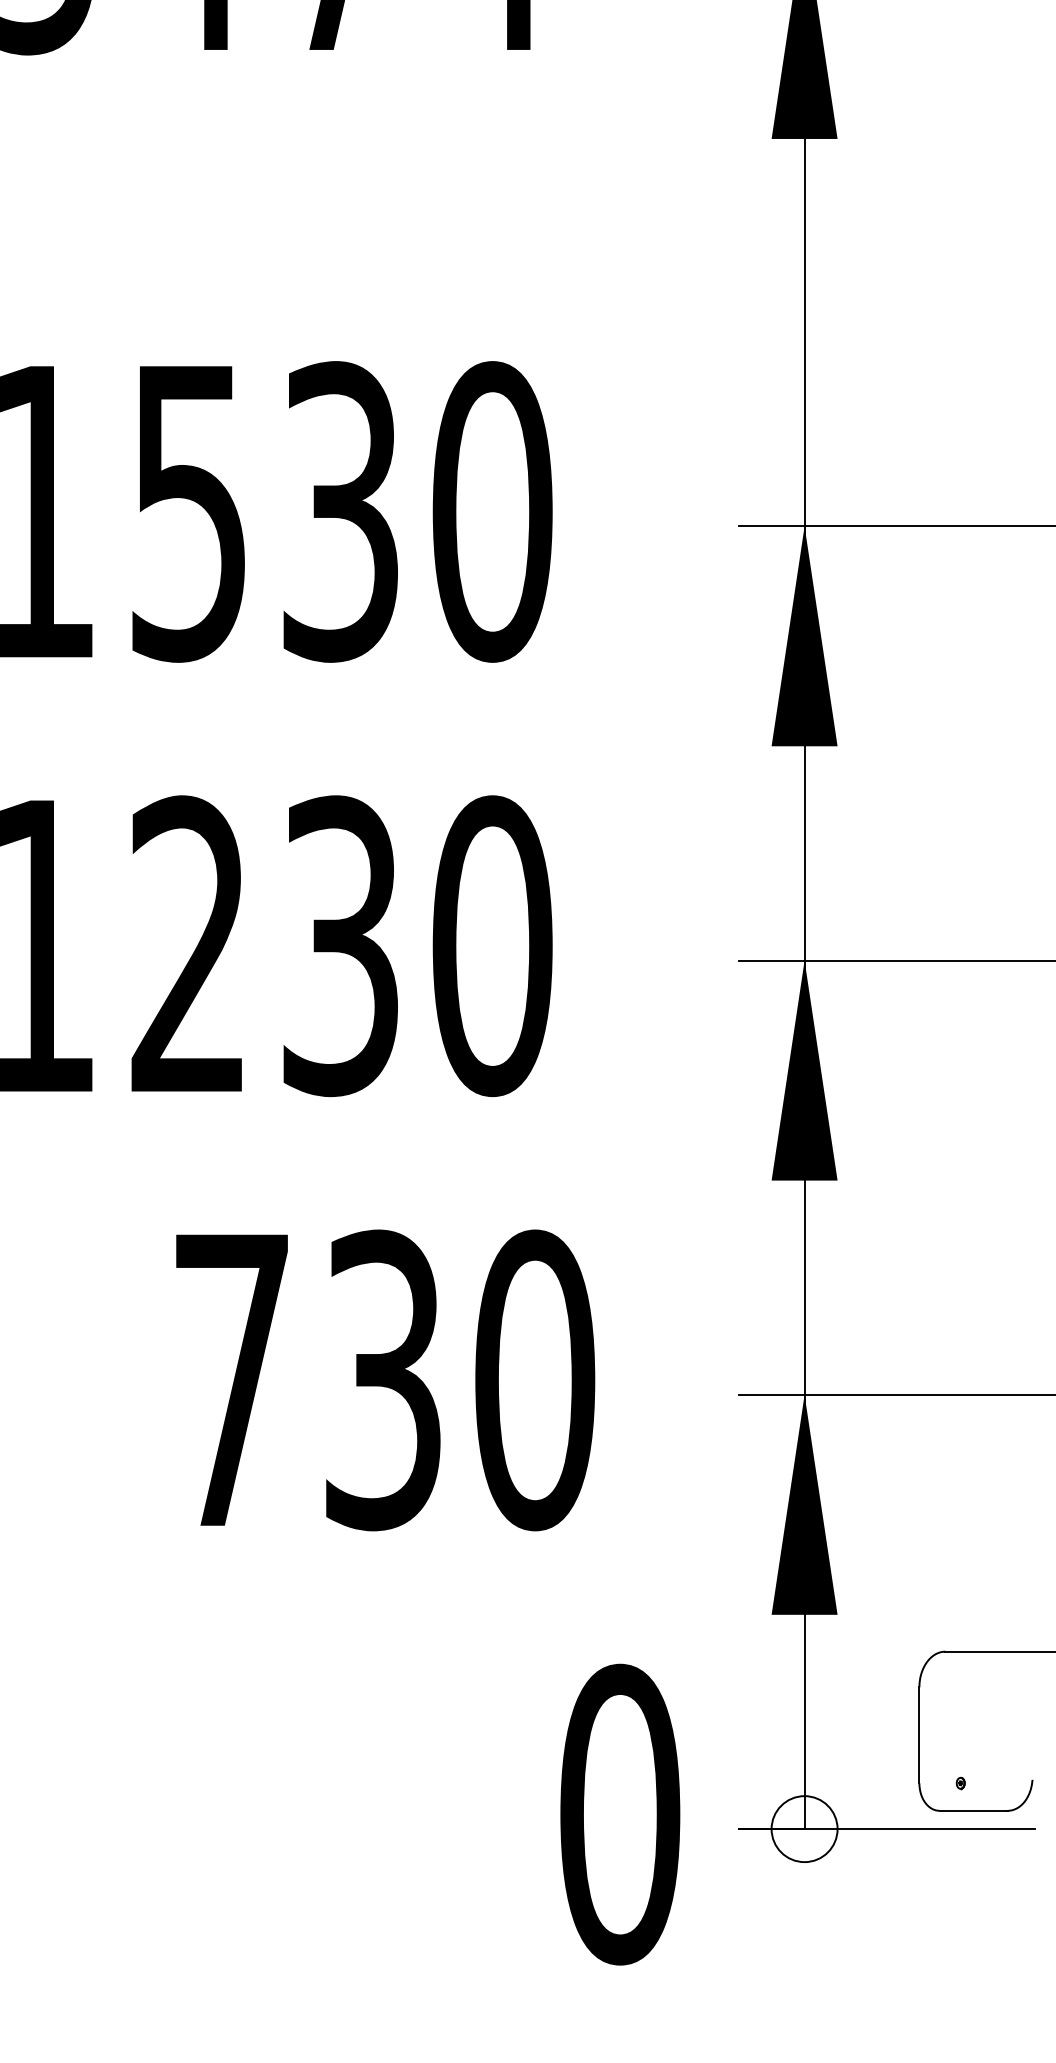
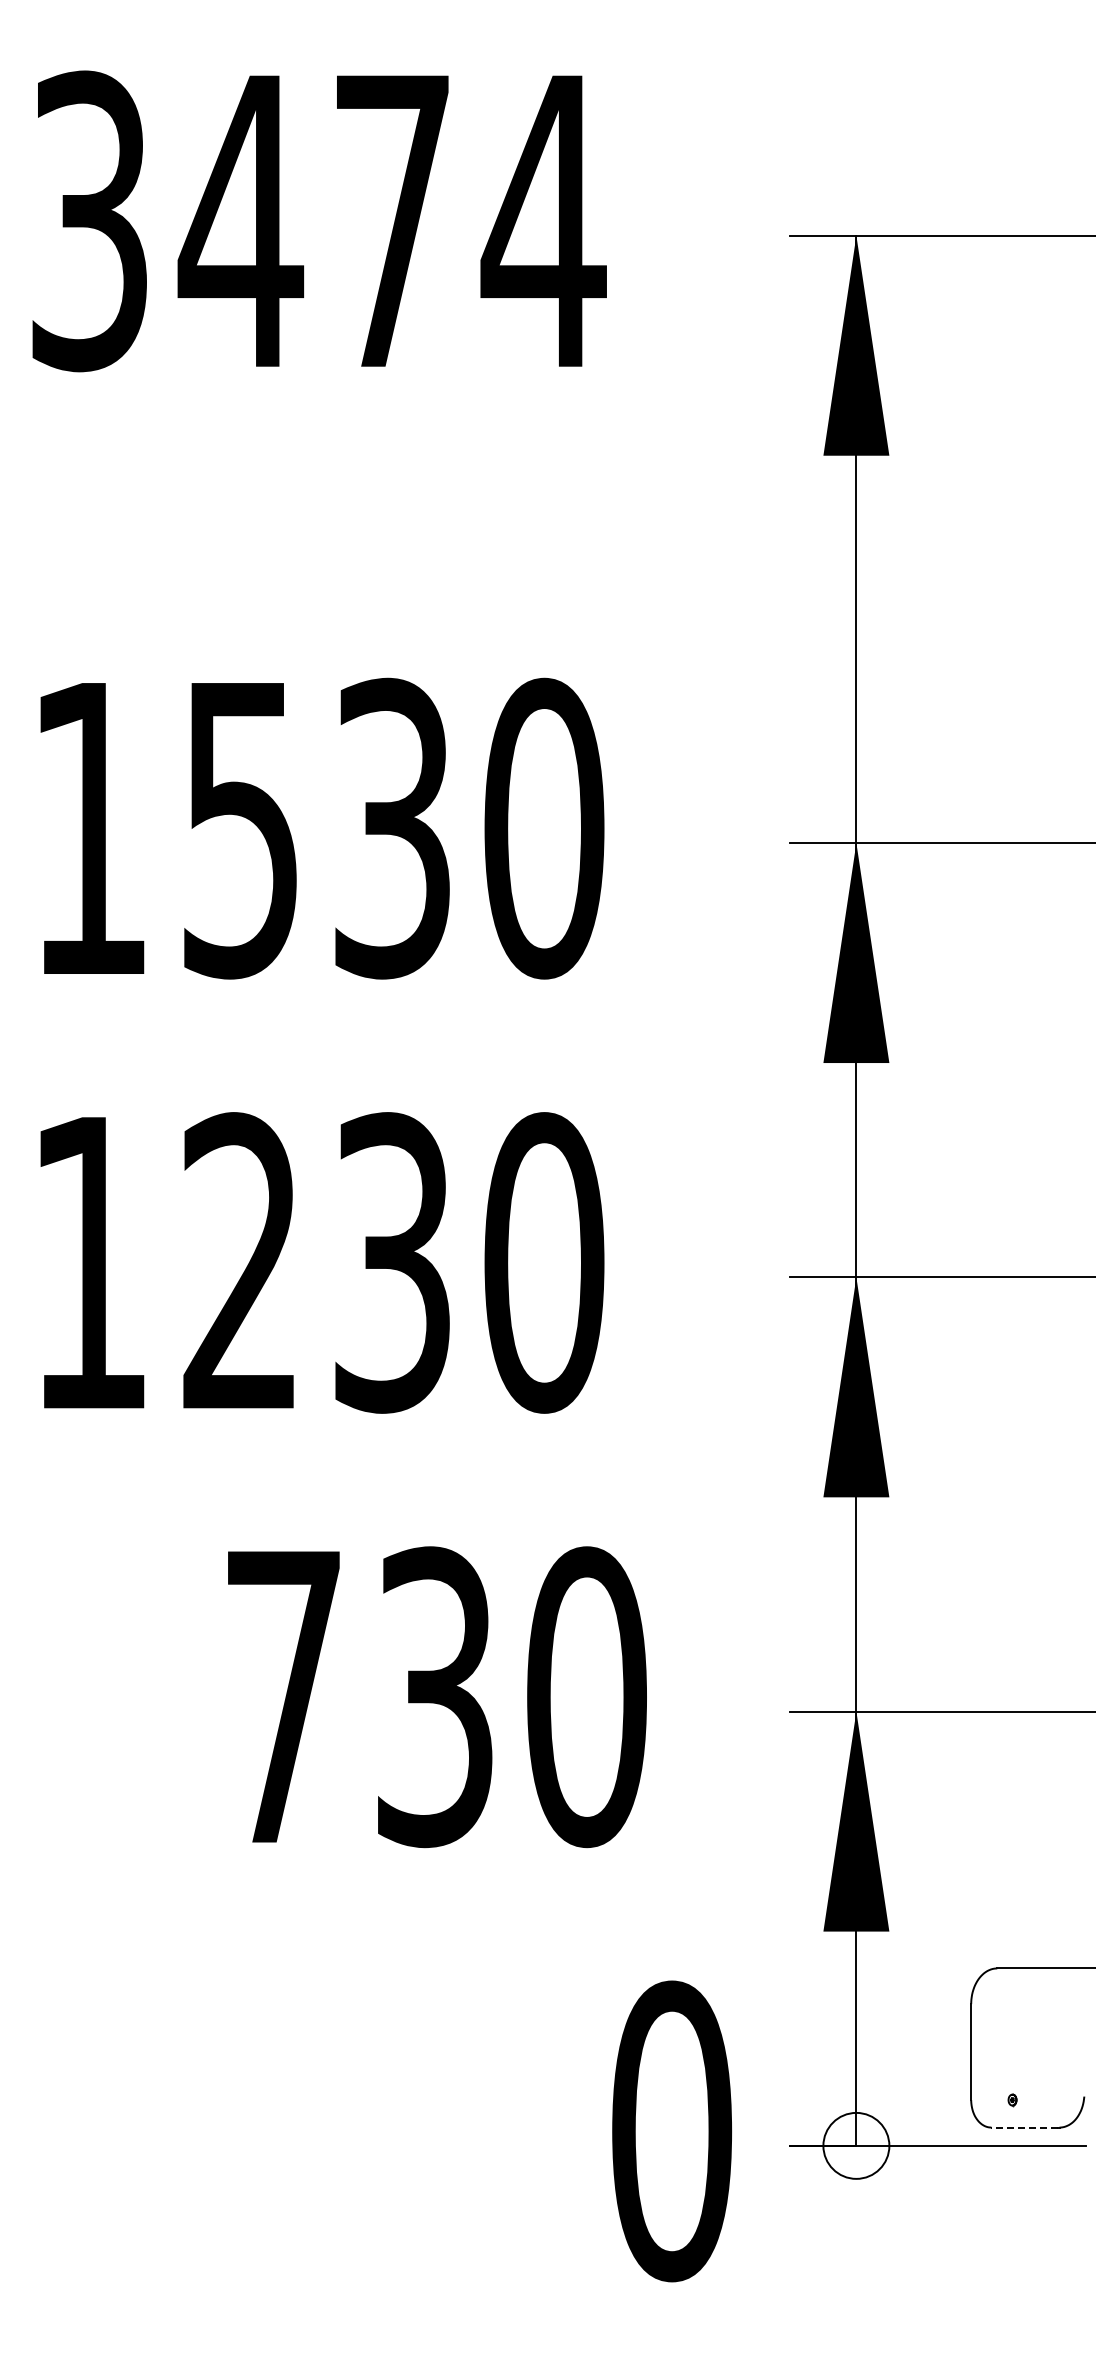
line: (971, 1810) -> (1023, 2127), solid -> dashed

